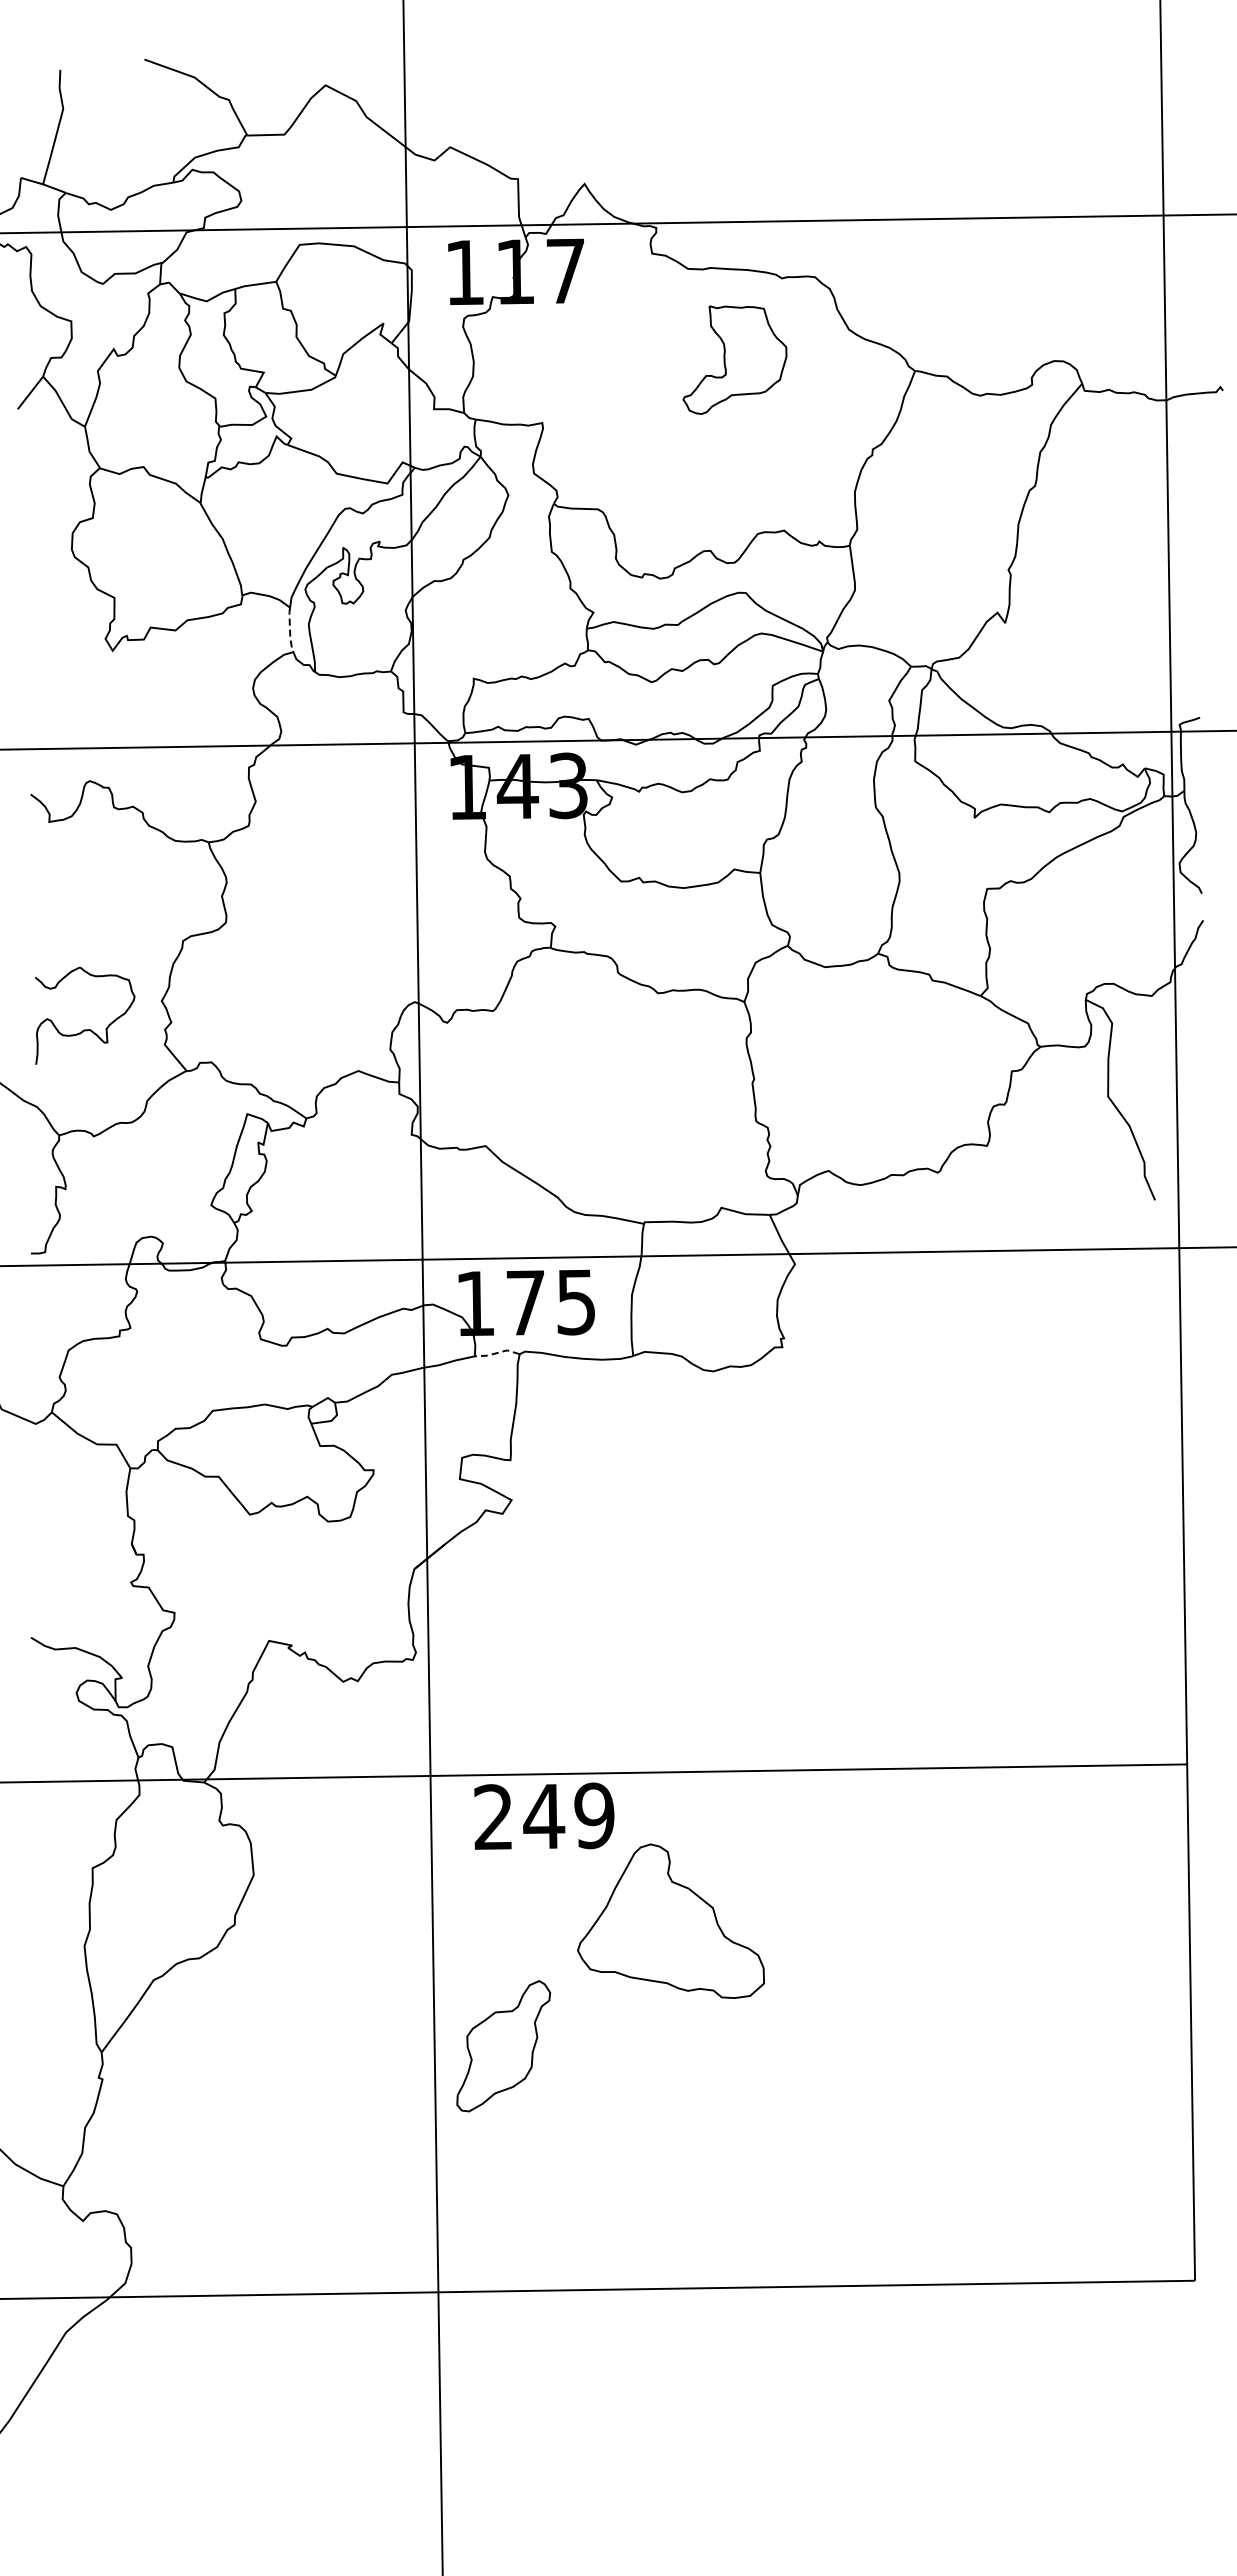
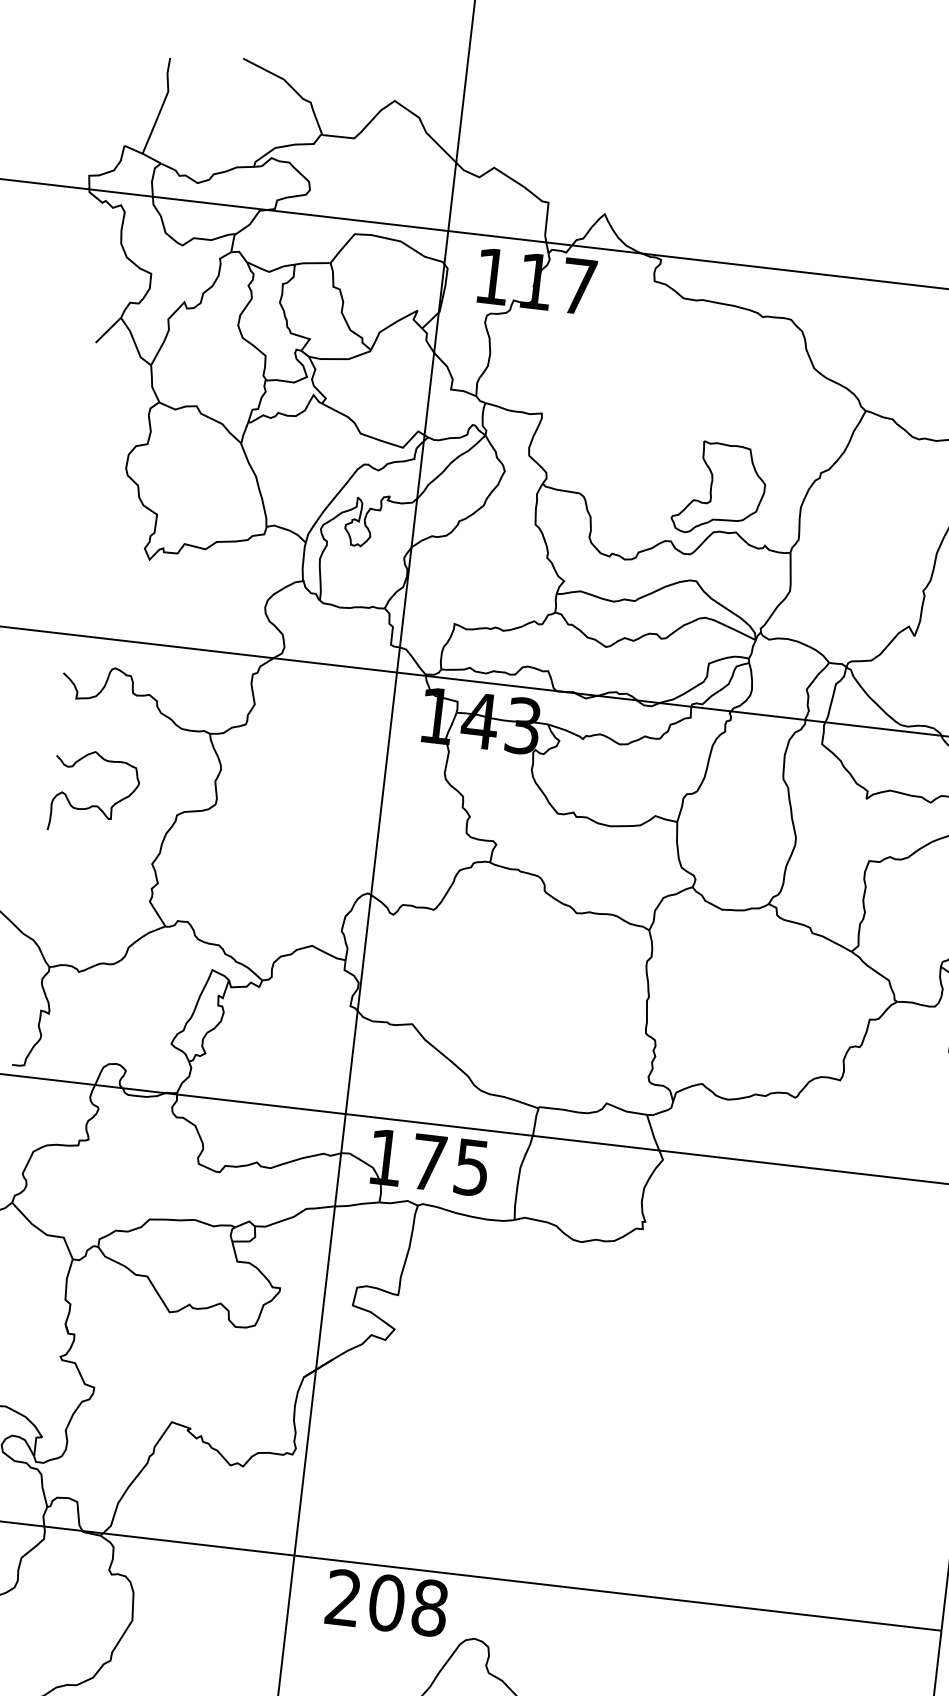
part: (734, 359) -> (719, 489), moved
line: (290, 629) -> (303, 561), dashed -> solid
part: (85, 1029) -> (93, 805), moved
line: (497, 1352) -> (399, 1201), dashed -> solid
text: (568, 1815) -> (407, 1604), 249 -> 208

